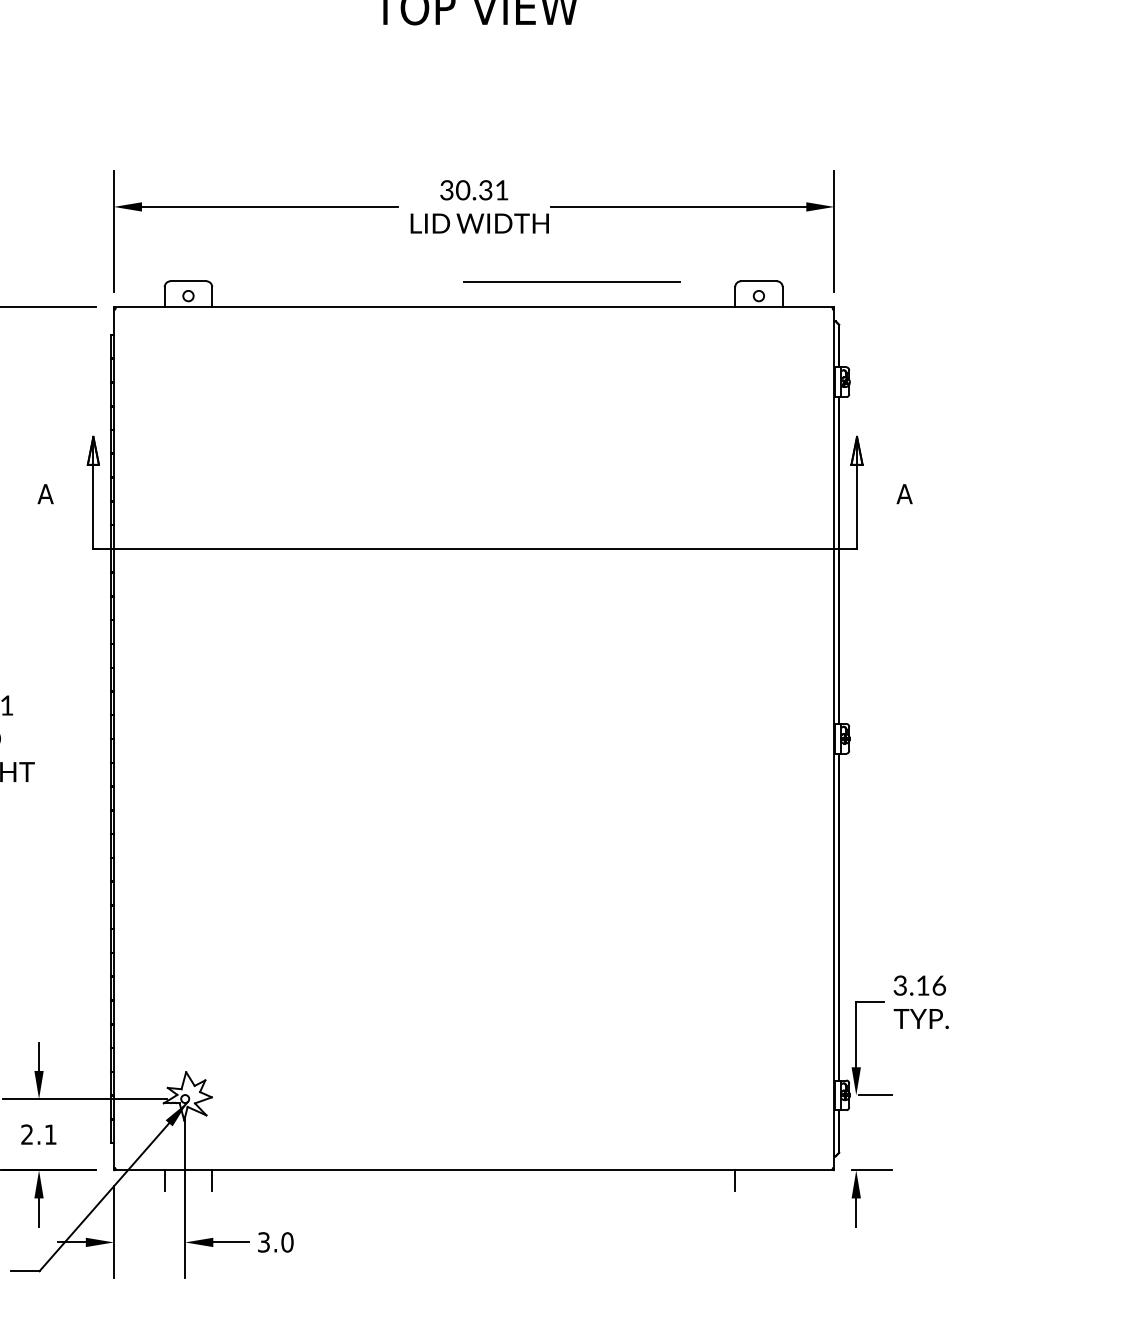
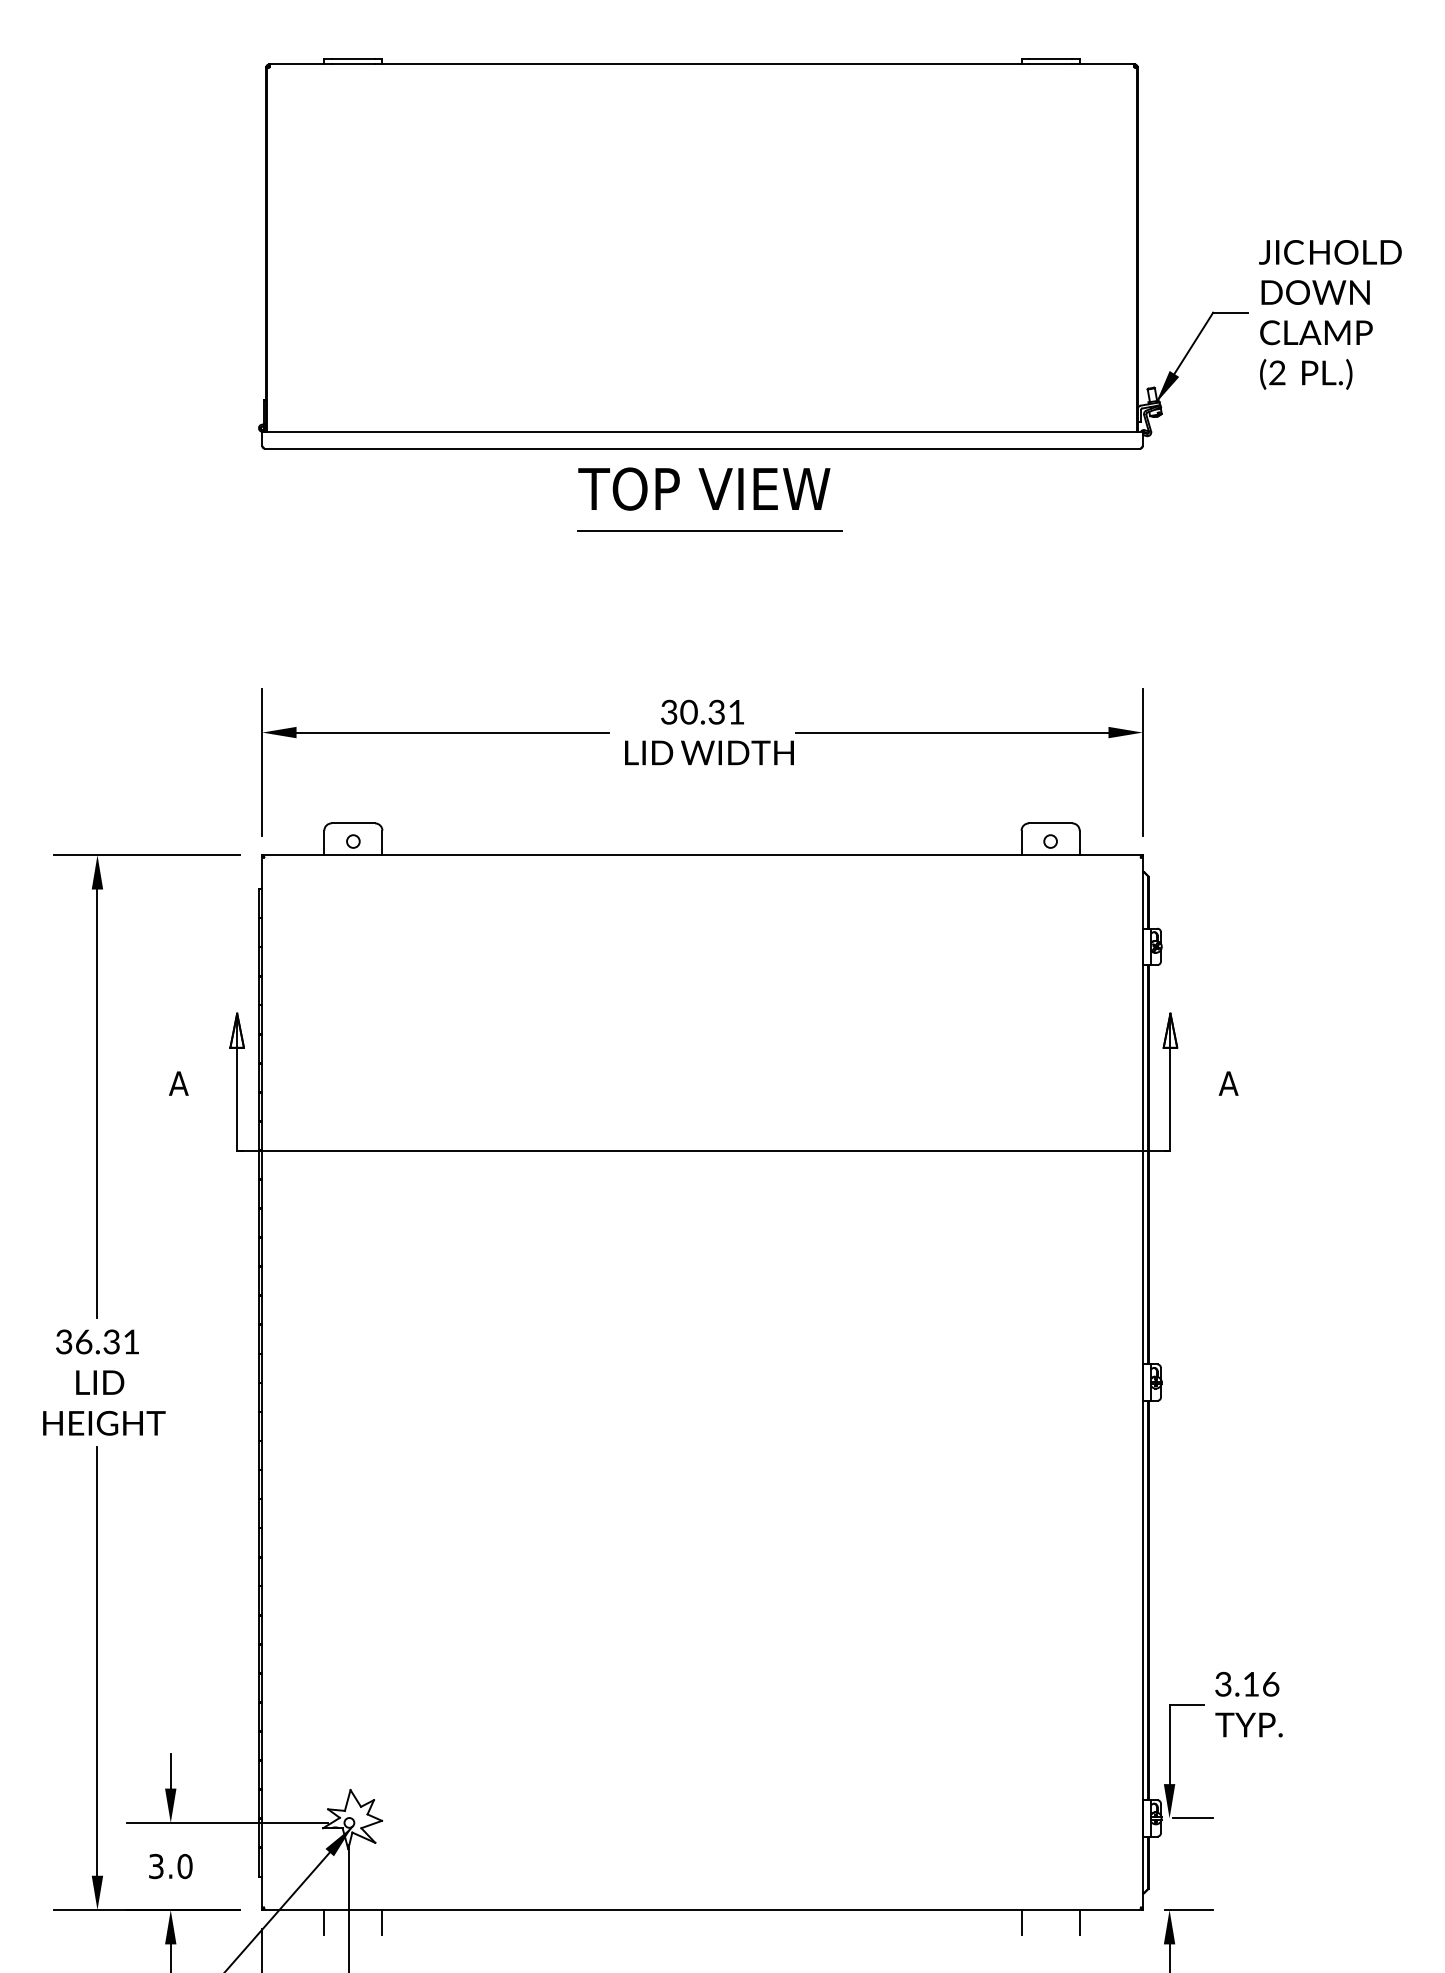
line: (571, 282) -> (709, 530), moved
text: (38, 1134) -> (170, 1866), 2.1 -> 3.0
line: (782, 1180) -> (1079, 1922), added

